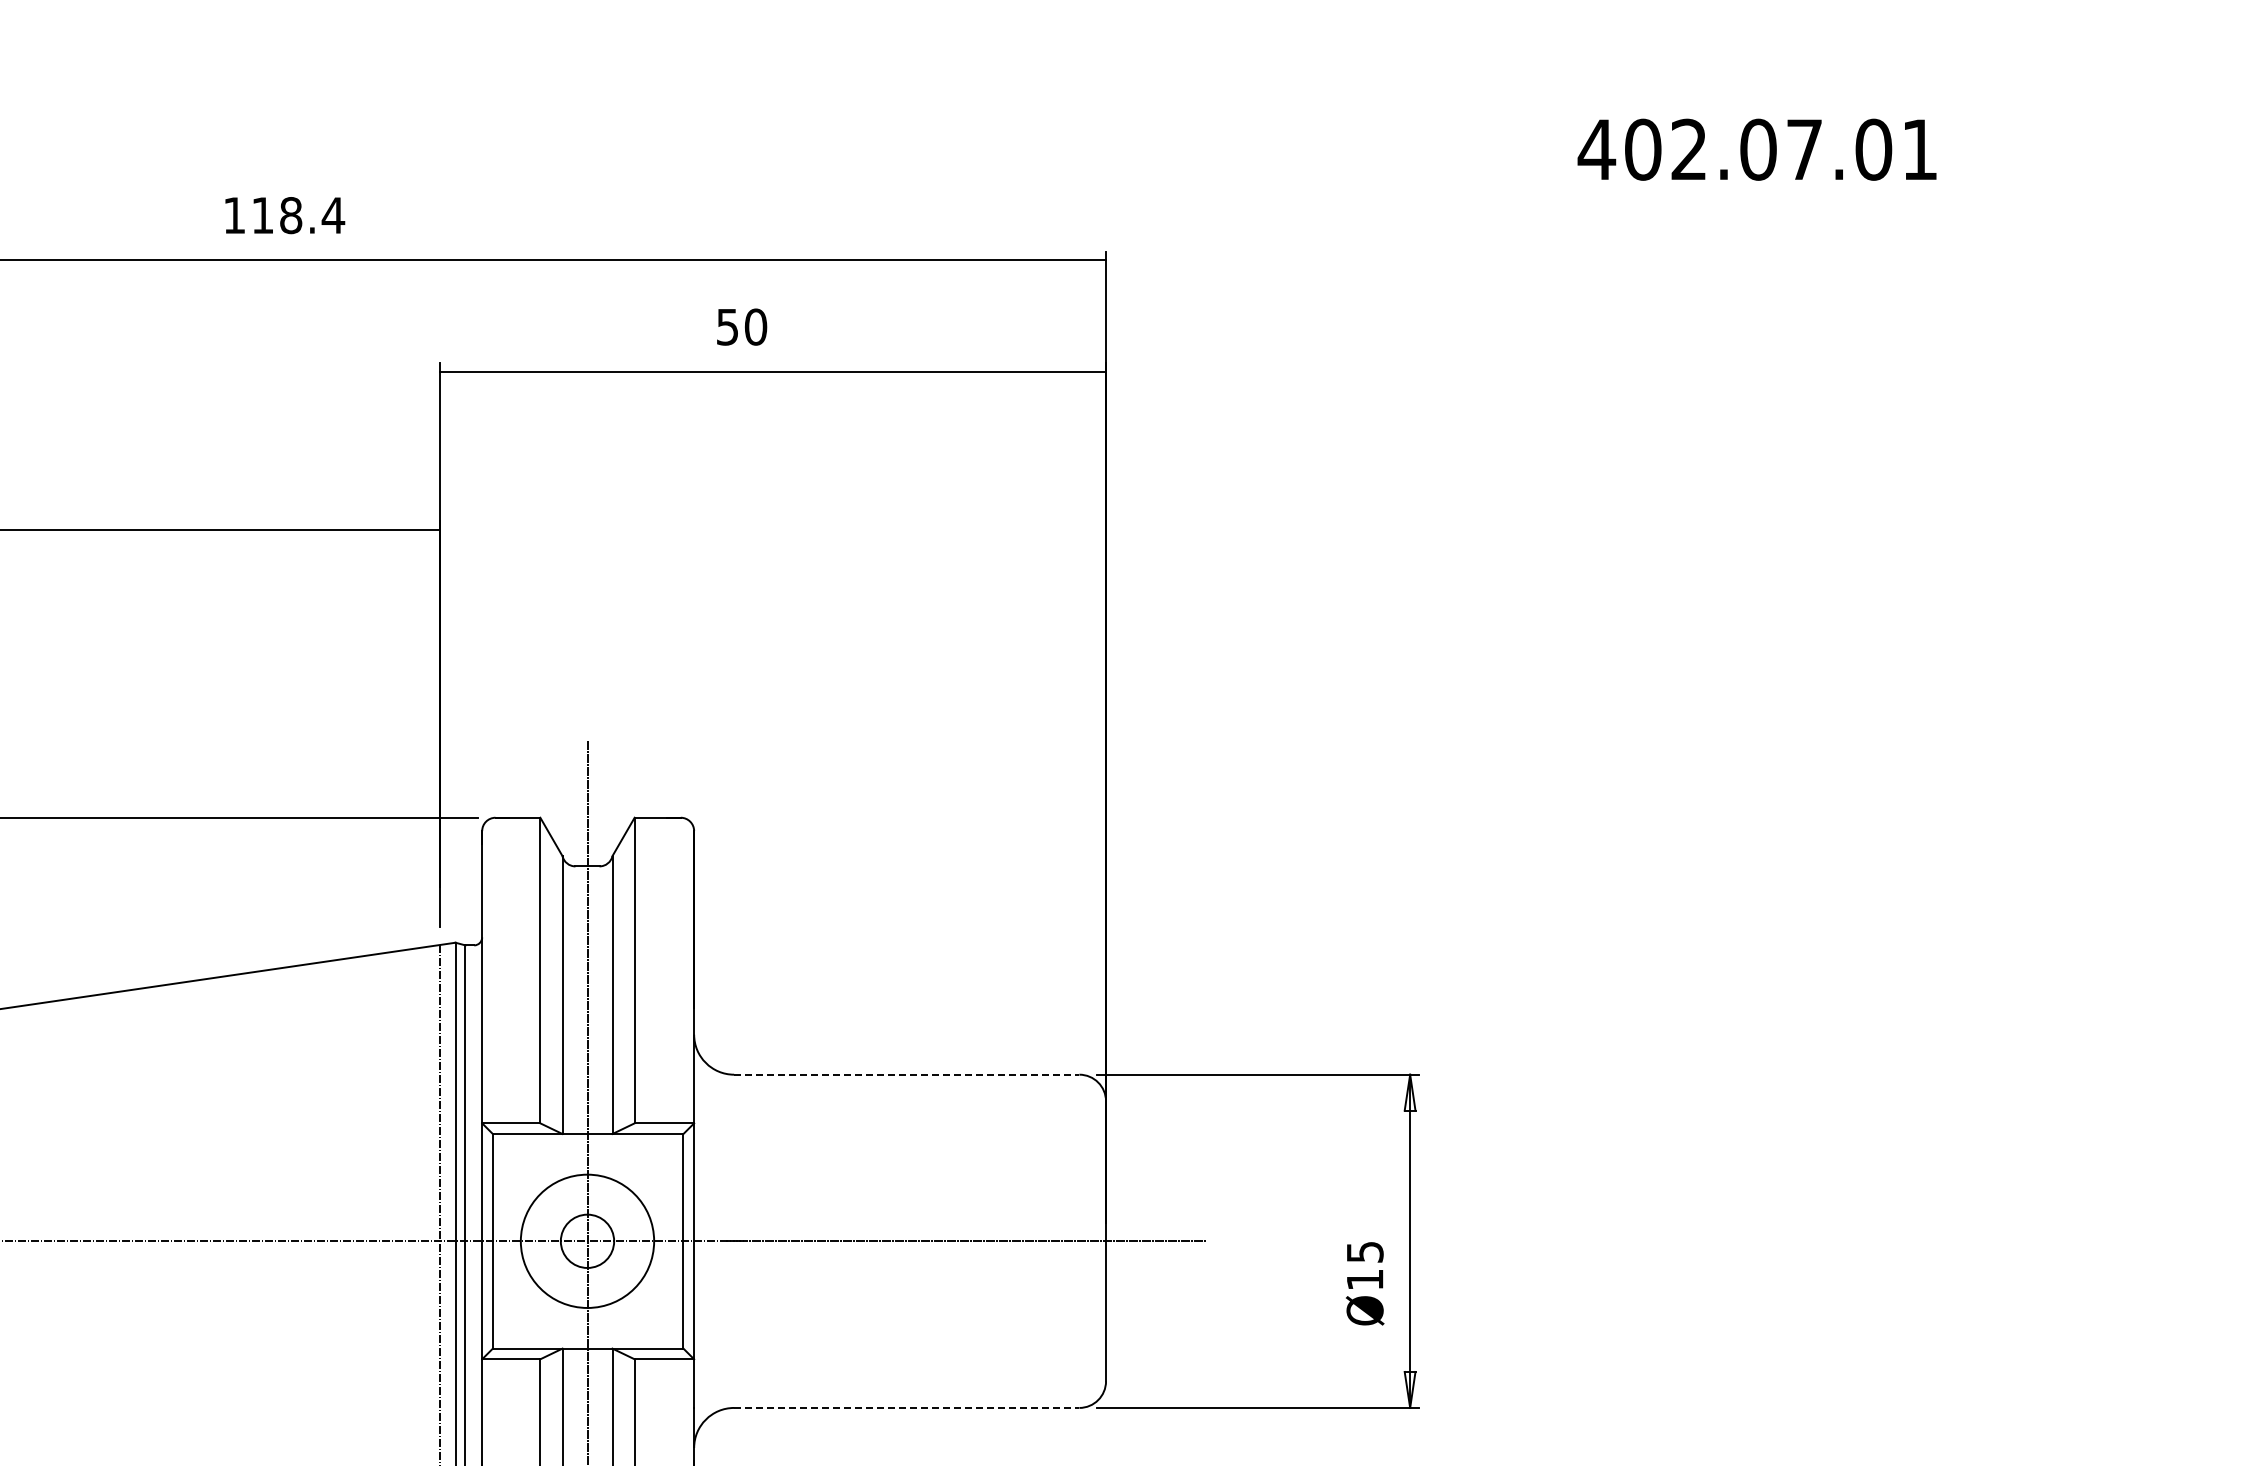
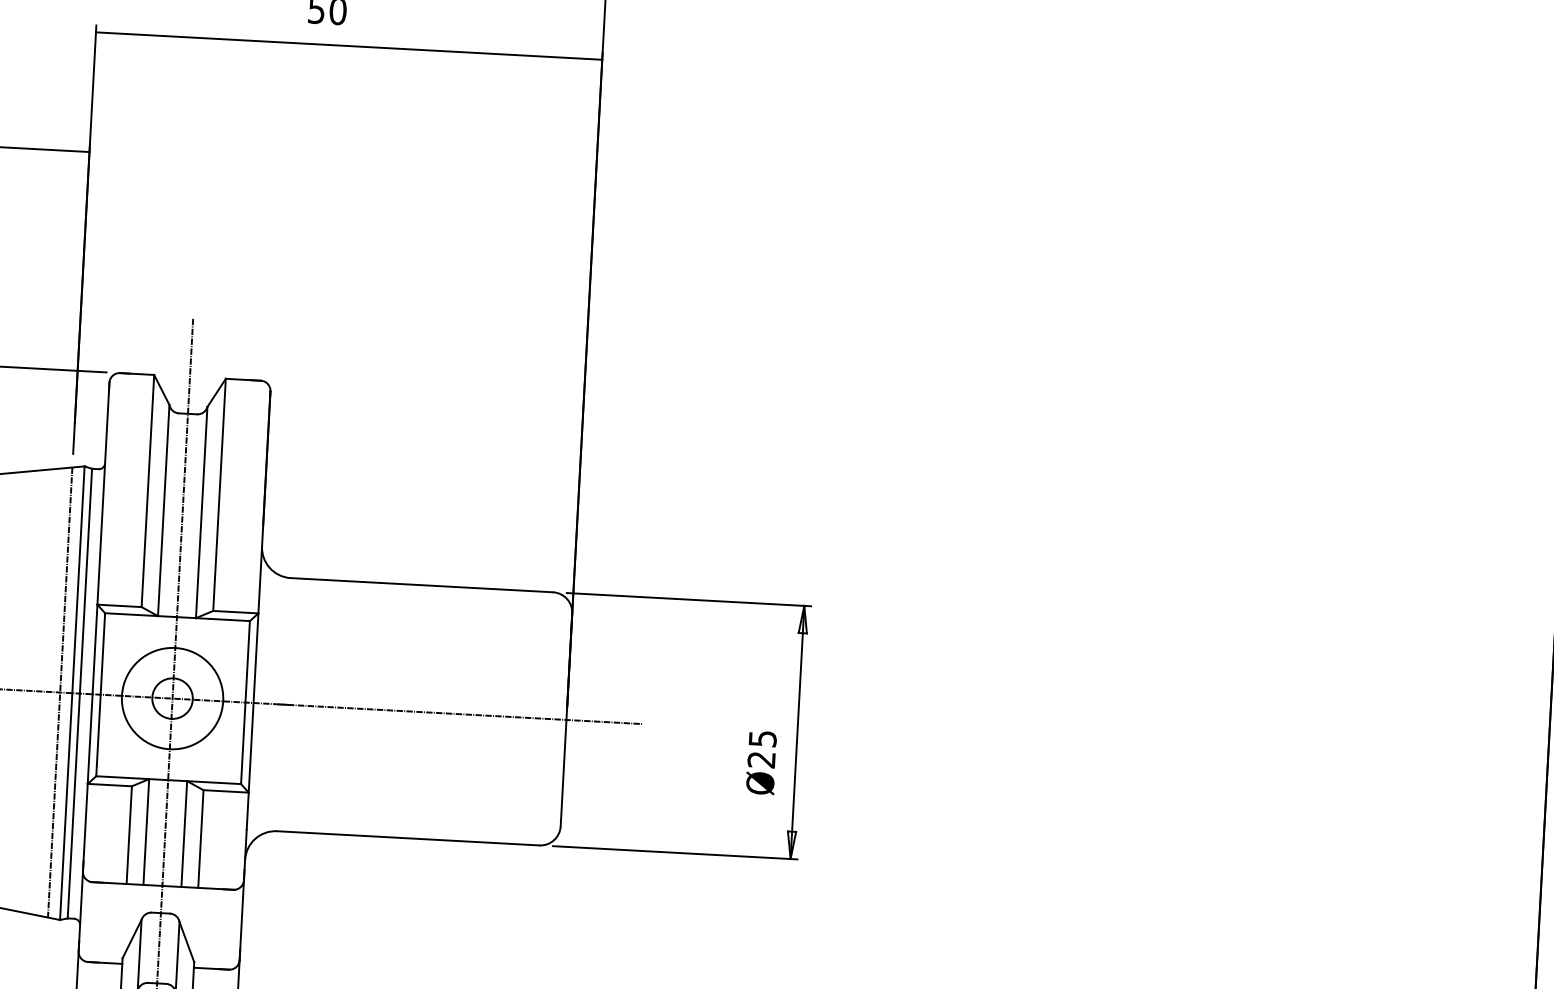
line: (906, 1074) -> (421, 585), dashed -> solid
text: (1364, 1280) -> (761, 760), Ø15 -> Ø25
line: (906, 1407) -> (408, 837), dashed -> solid

